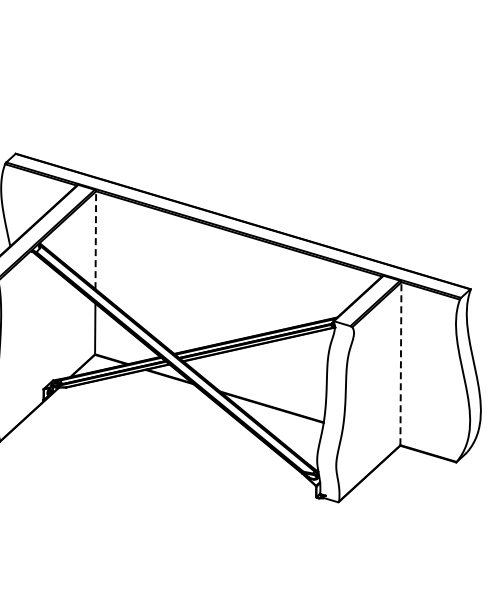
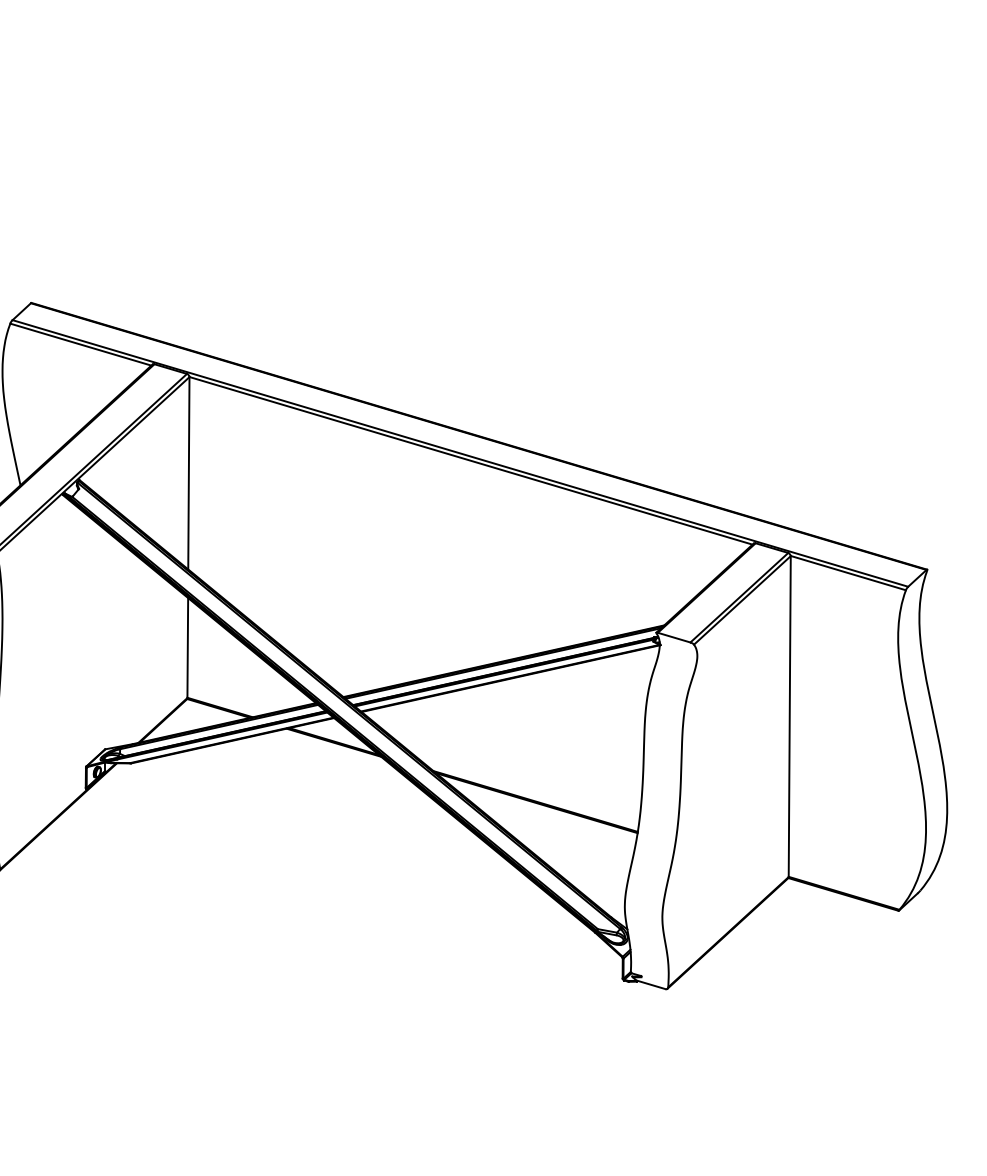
line: (95, 240) -> (188, 473), dashed -> solid
line: (400, 363) -> (788, 716), dashed -> solid

